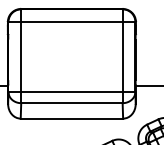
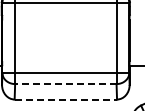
line: (71, 103) -> (65, 84), solid -> dashed
line: (72, 118) -> (66, 99), solid -> dashed

